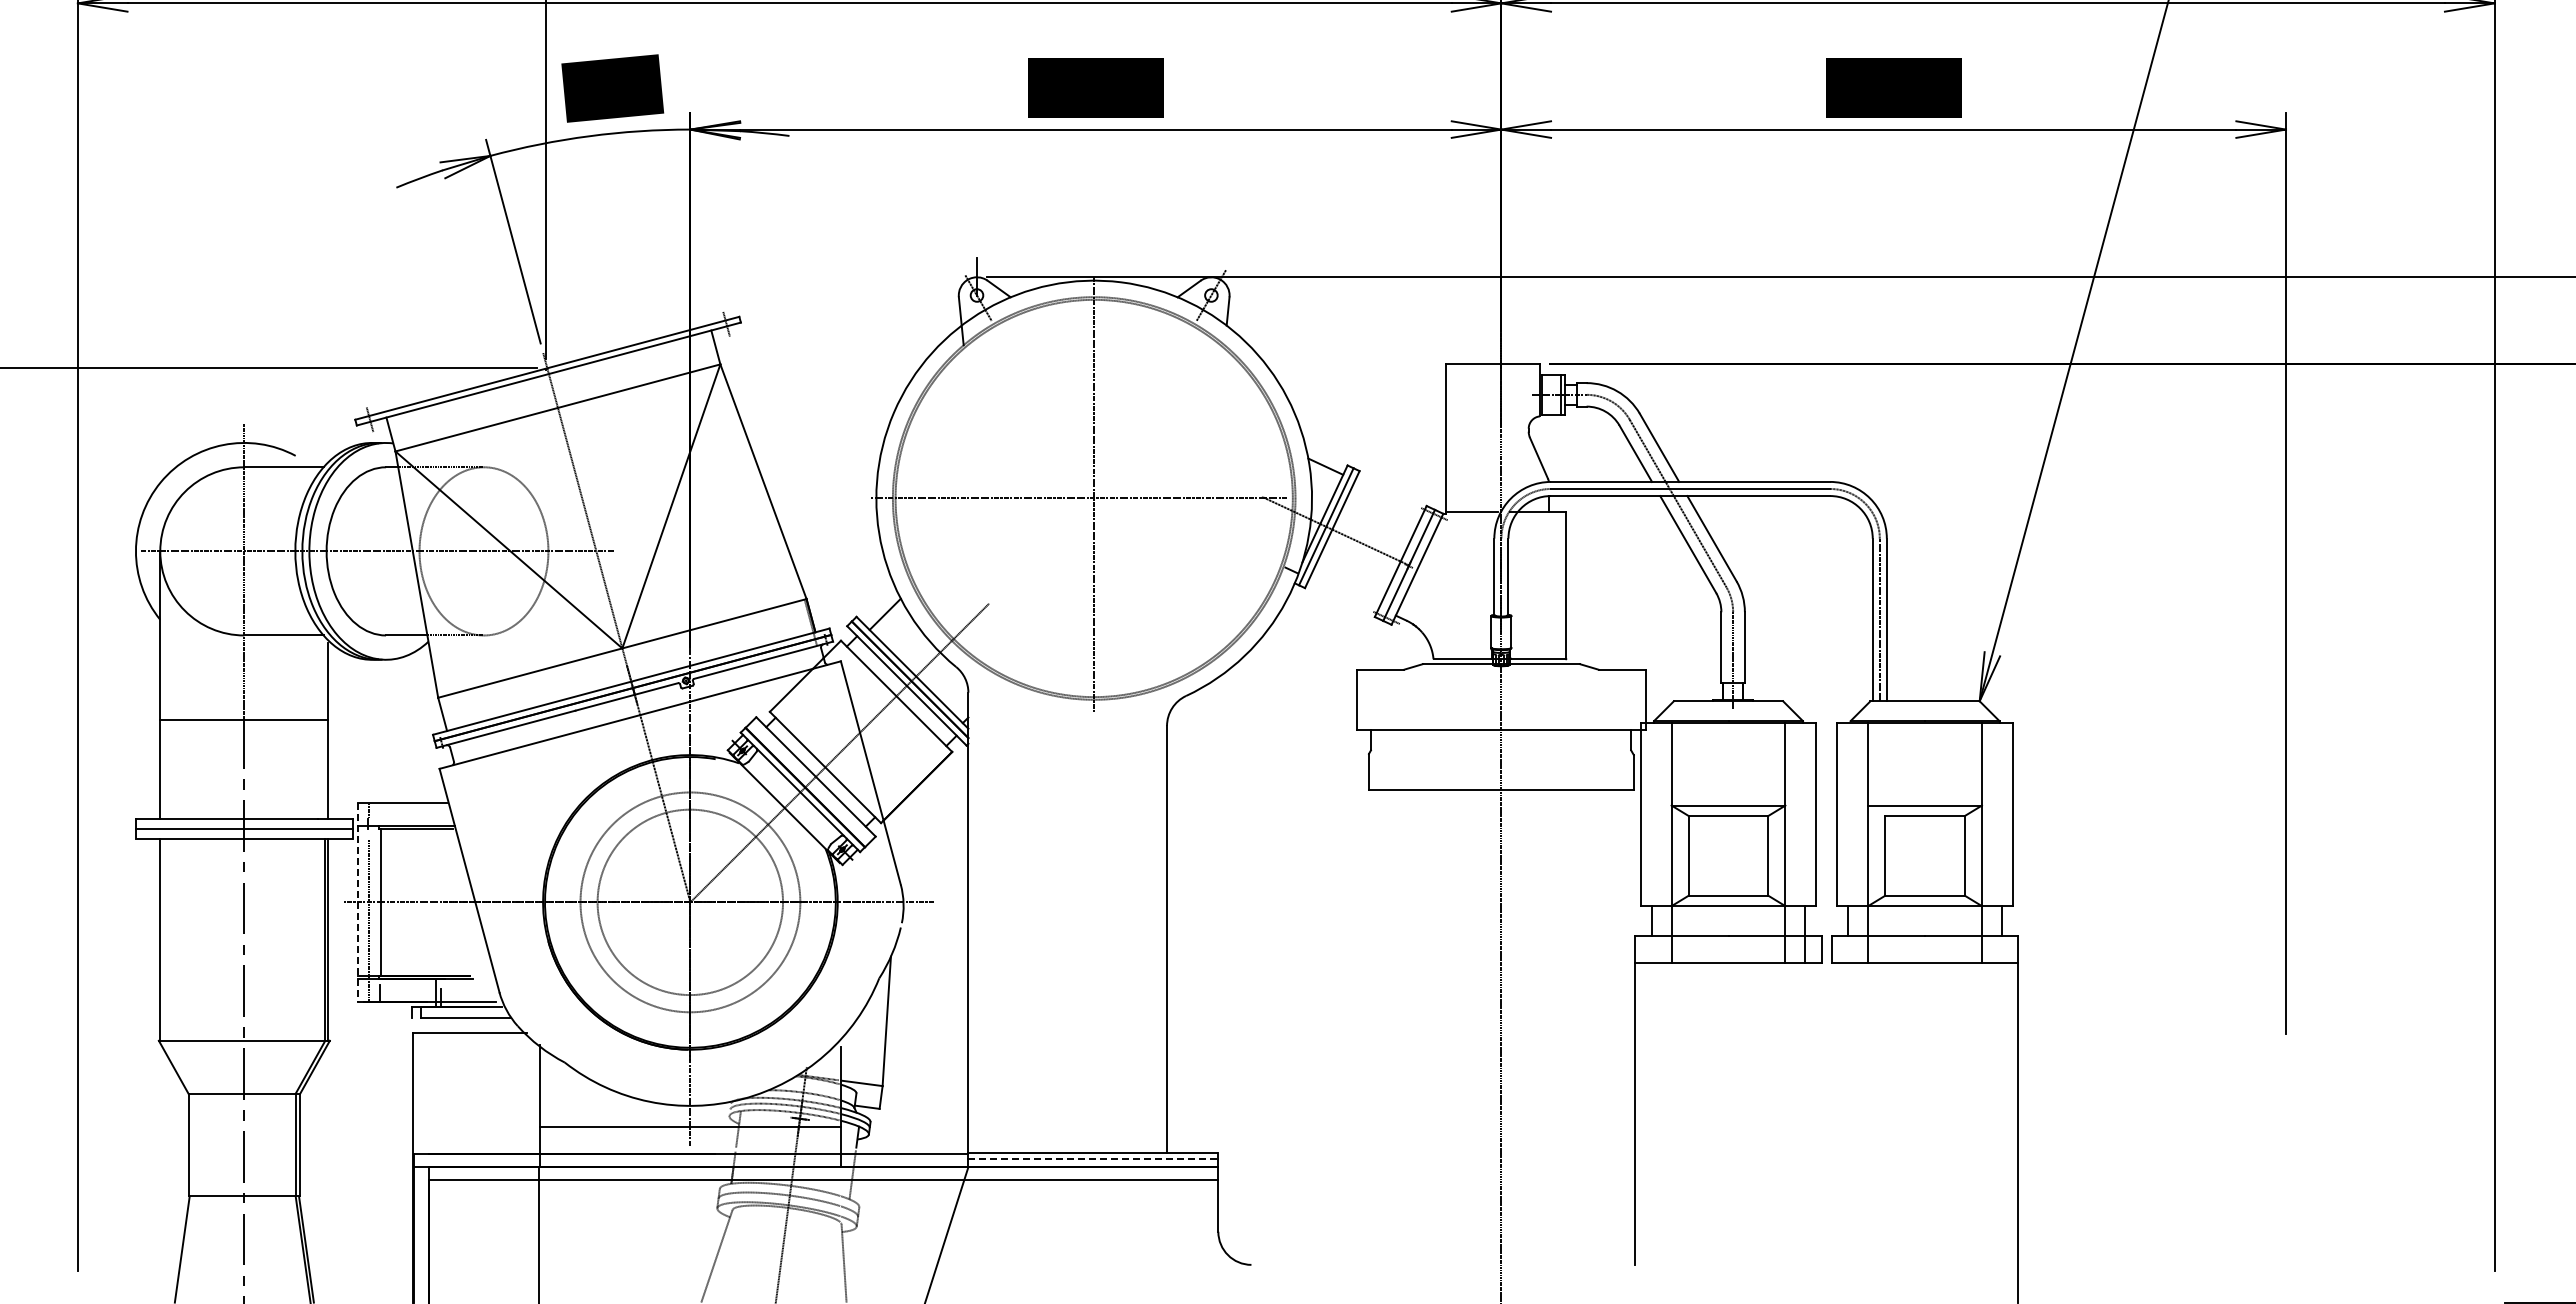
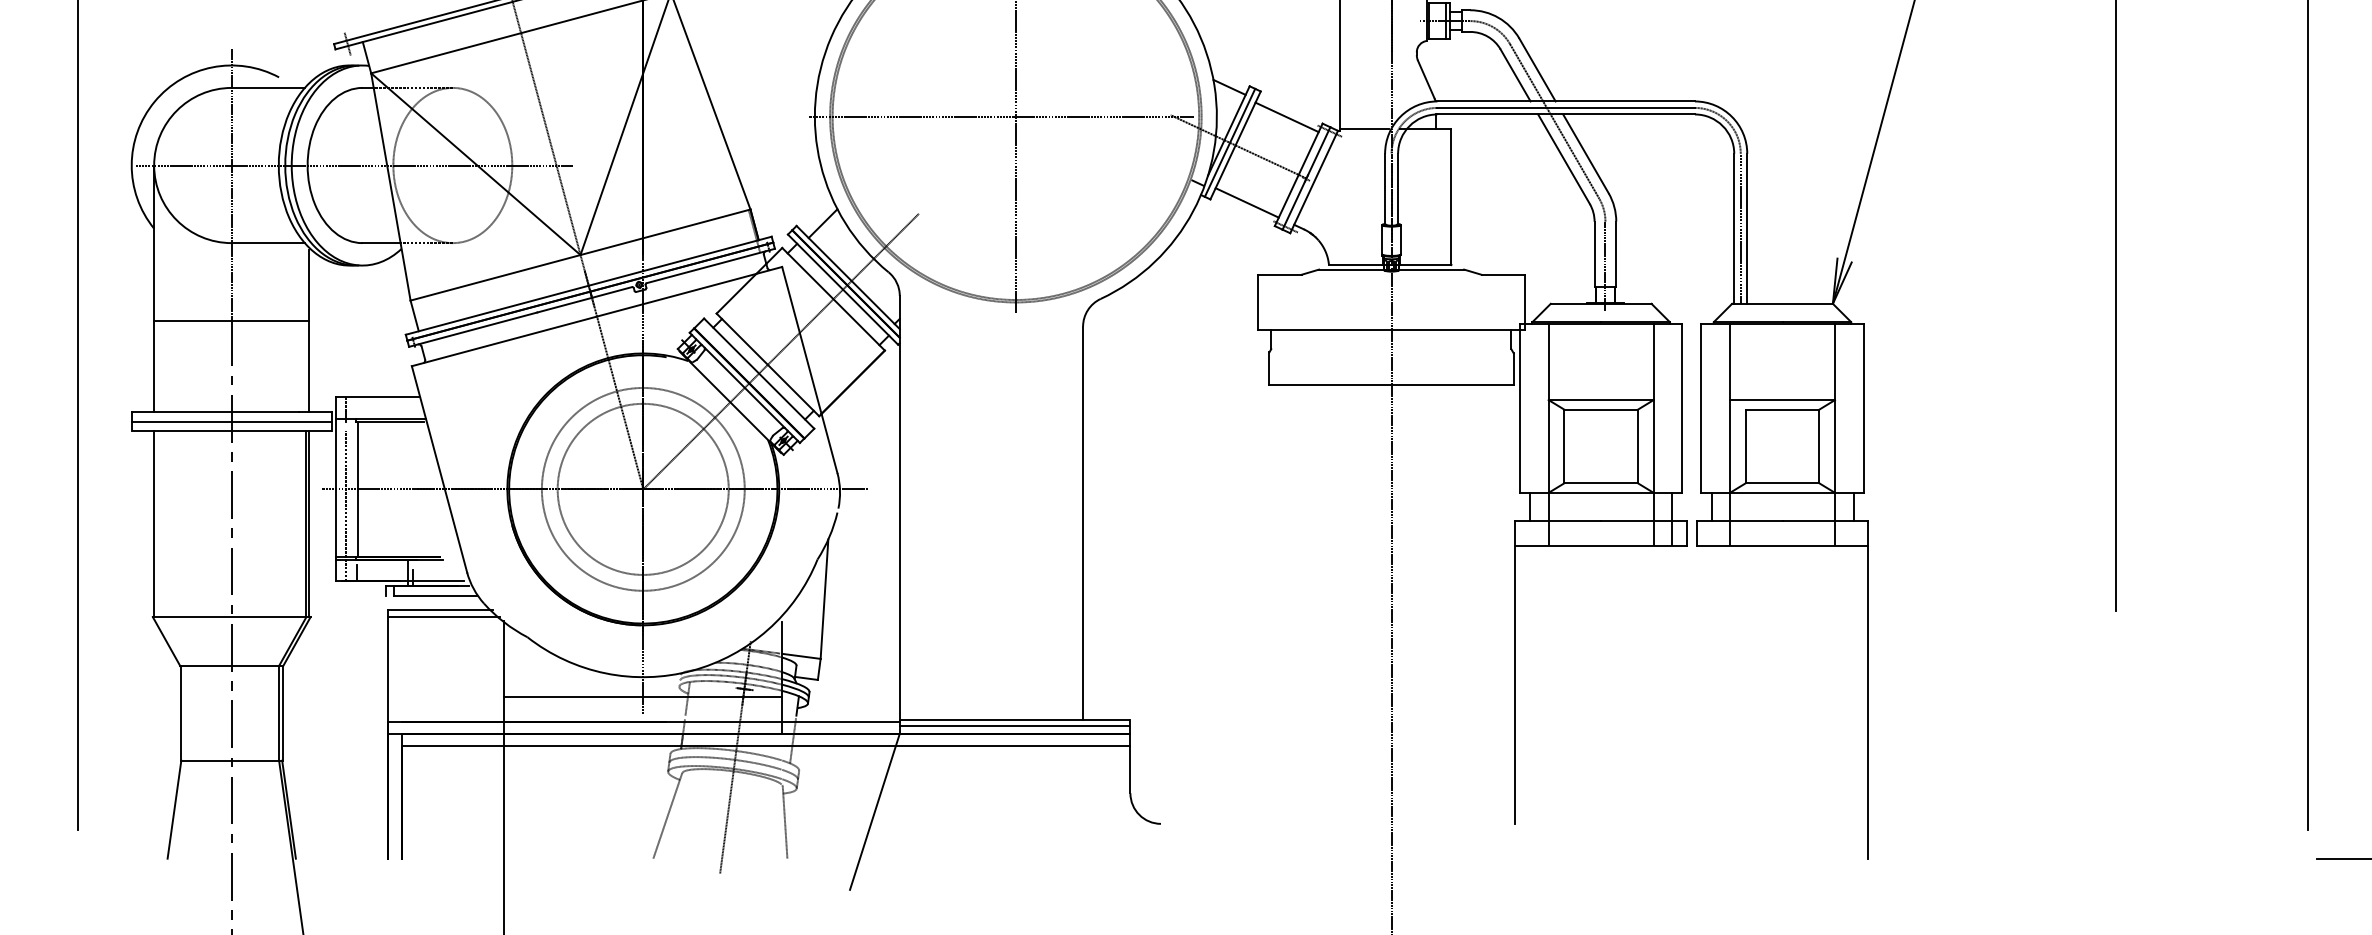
line: (1387, 499) -> (1286, 117), added
line: (1344, 591) -> (1246, 202), added
line: (357, 902) -> (336, 489), dashed -> solid
line: (474, 1041) -> (444, 617), added
line: (1093, 1158) -> (1015, 725), dashed -> solid

